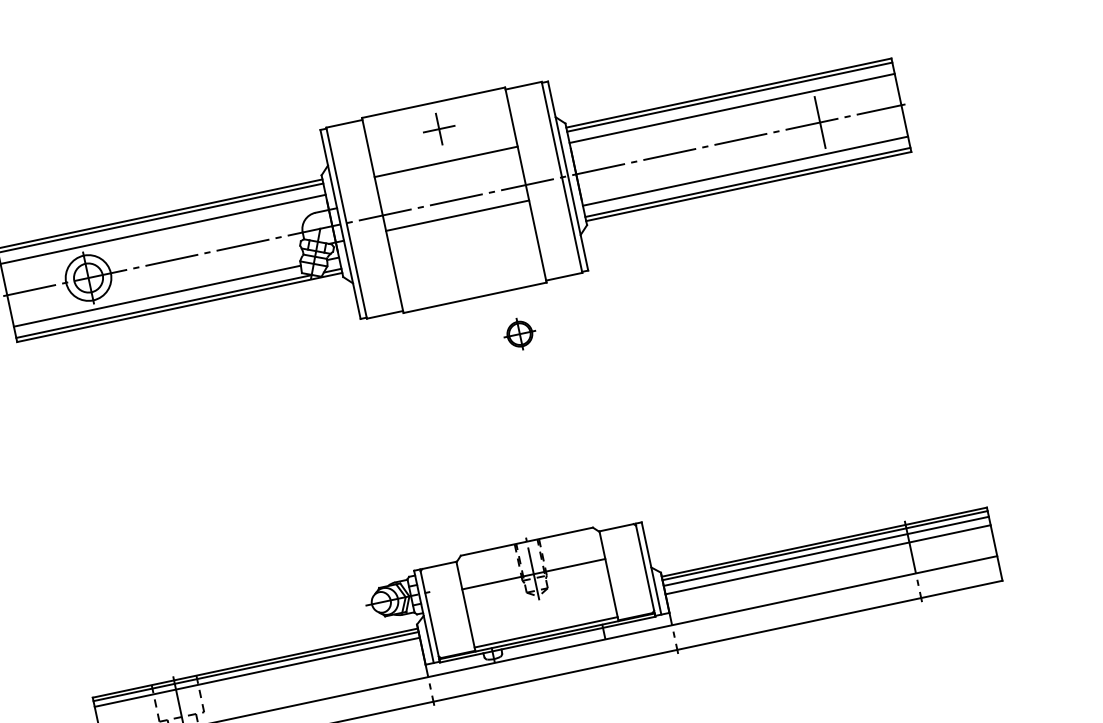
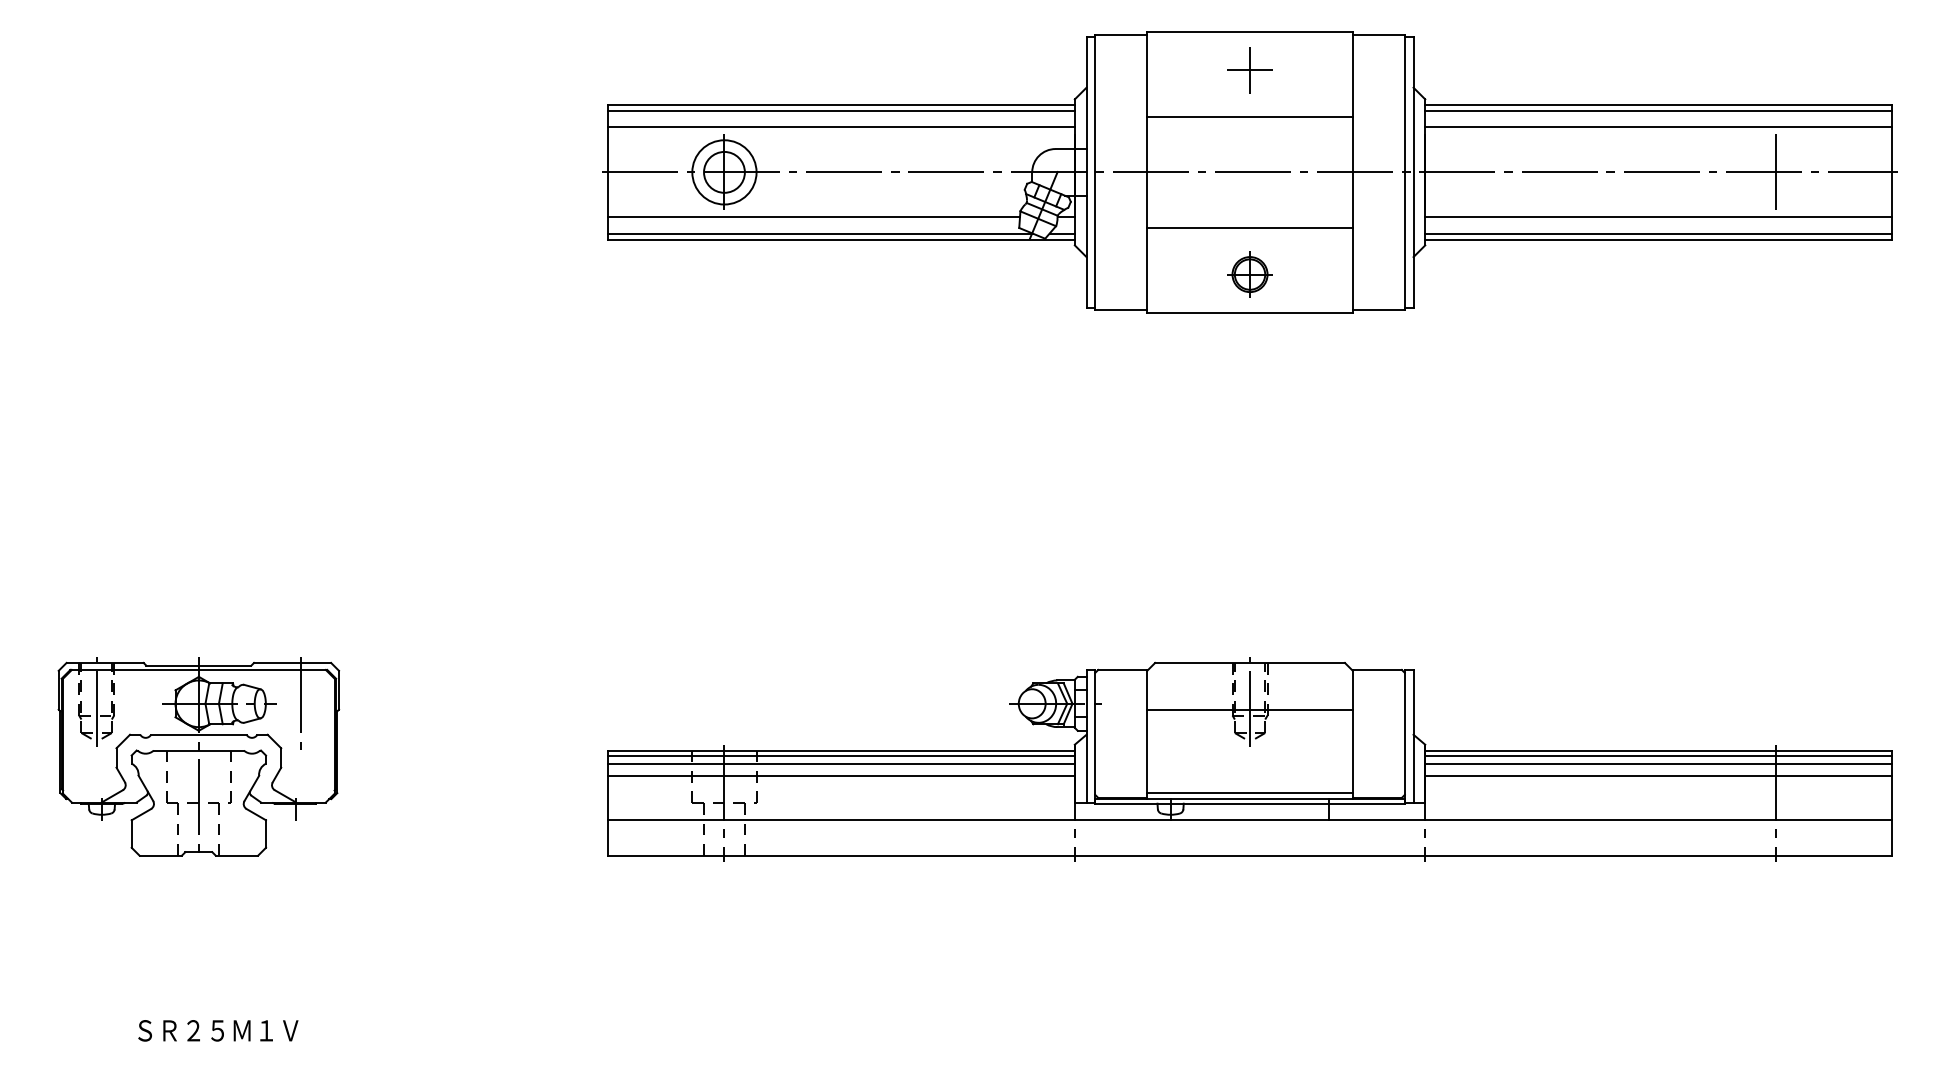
line: (457, 215) -> (1249, 227), moved
part: (519, 334) -> (1249, 274), moved
line: (258, 680) -> (840, 775), added

